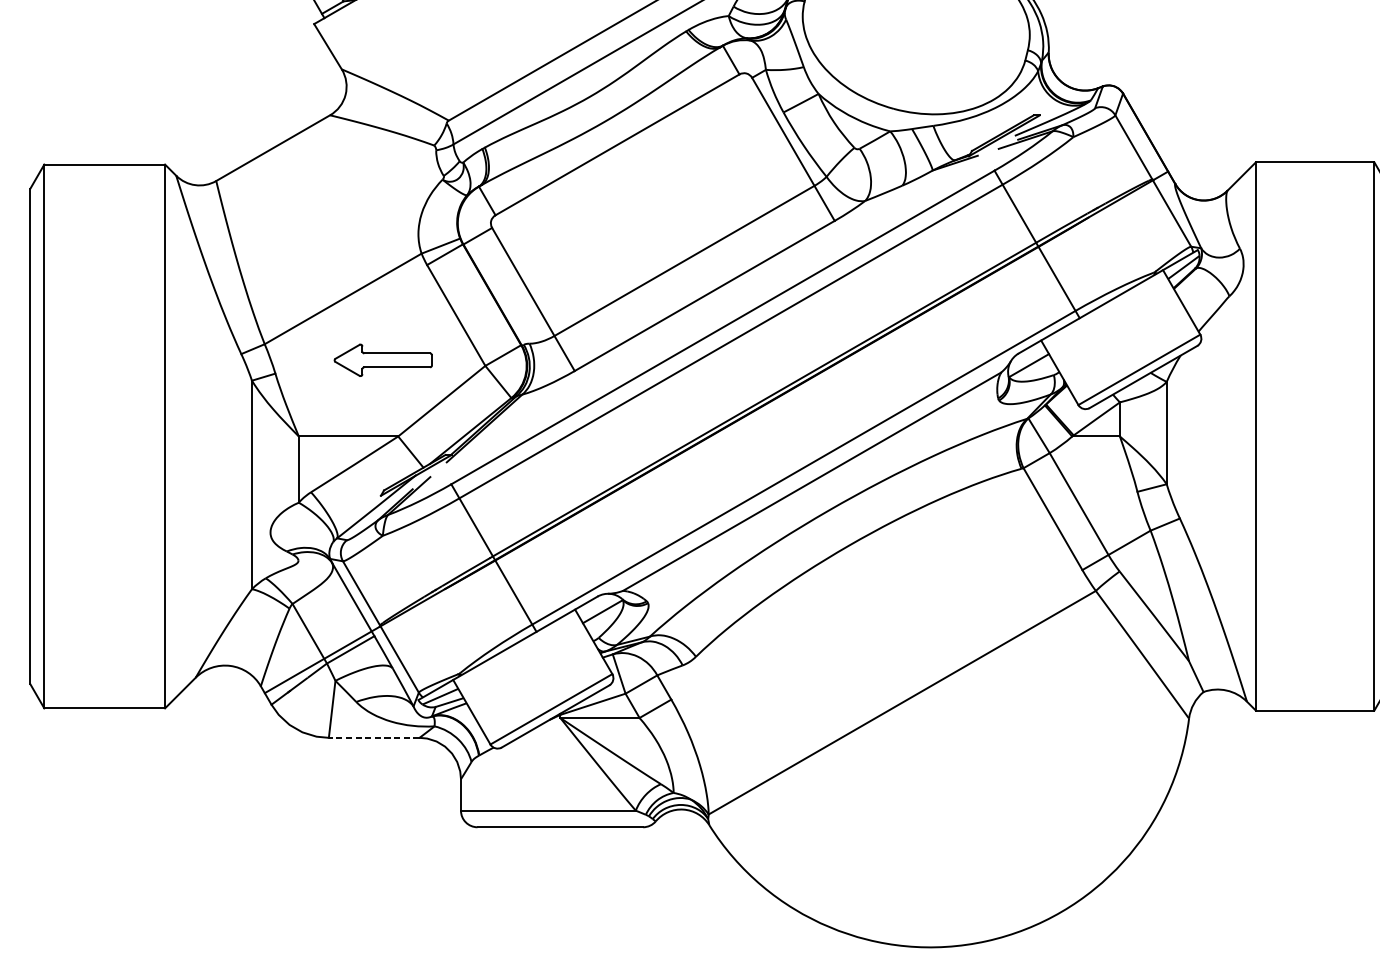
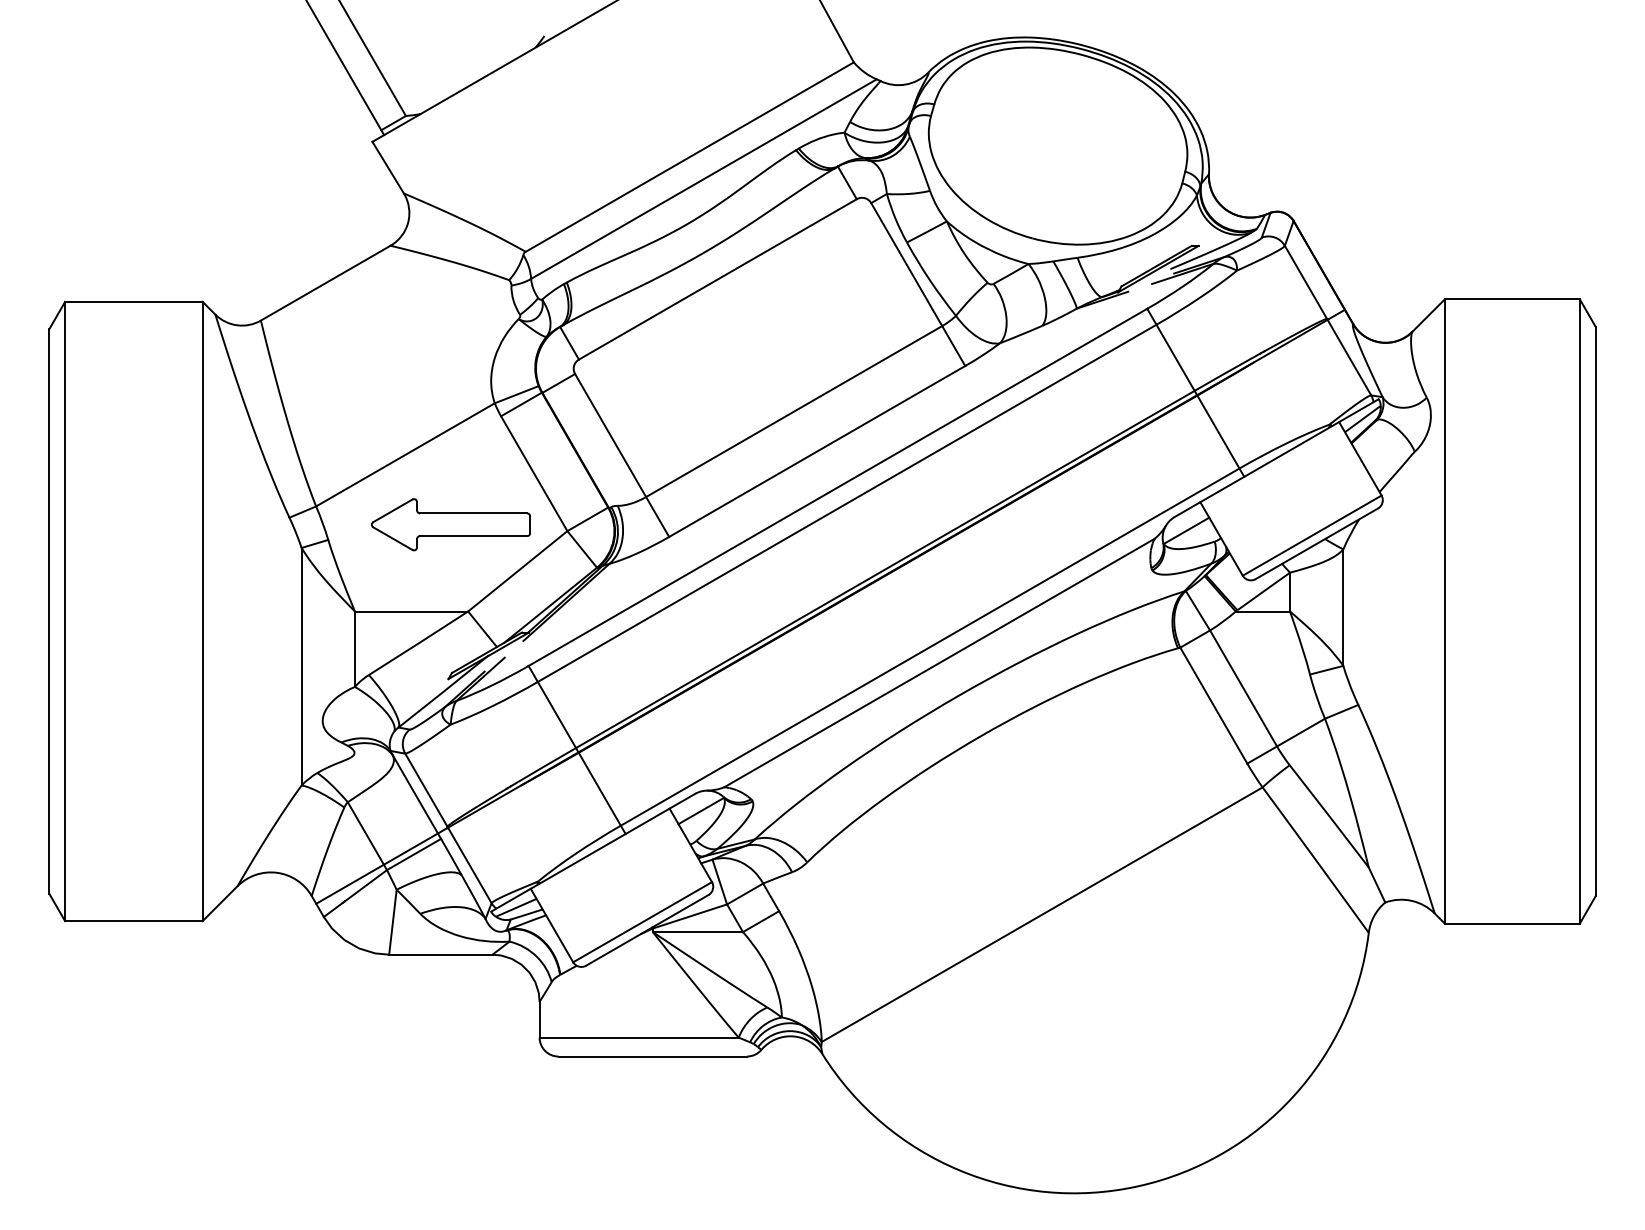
part: (383, 360) -> (451, 524), size x1.43
line: (373, 737) -> (440, 954), dashed -> solid

